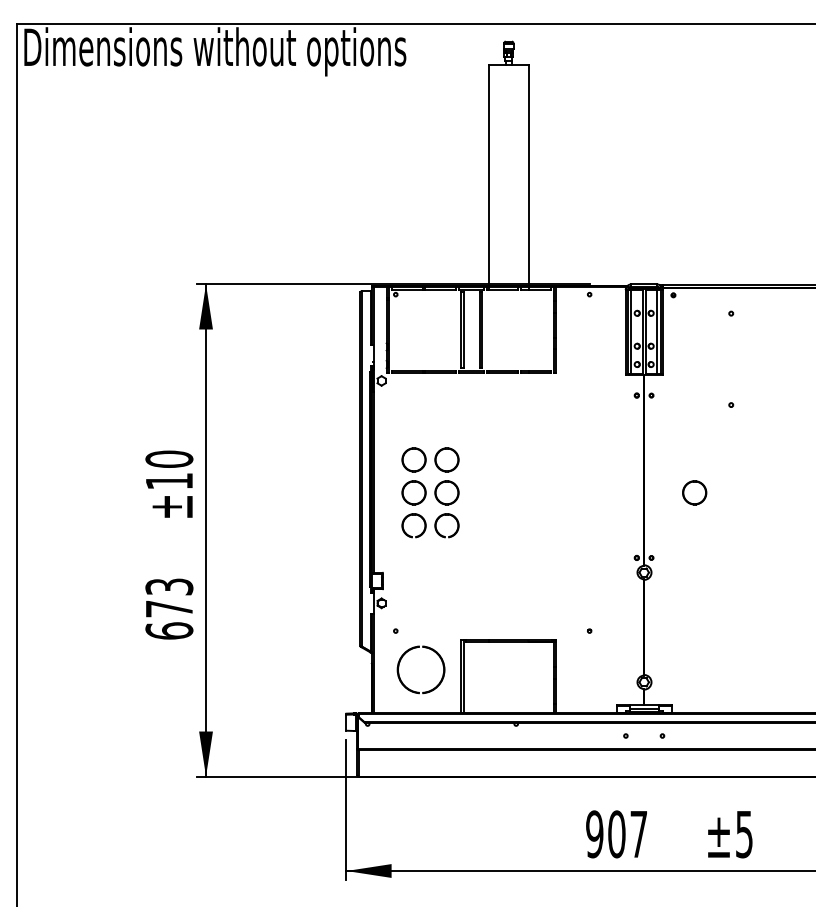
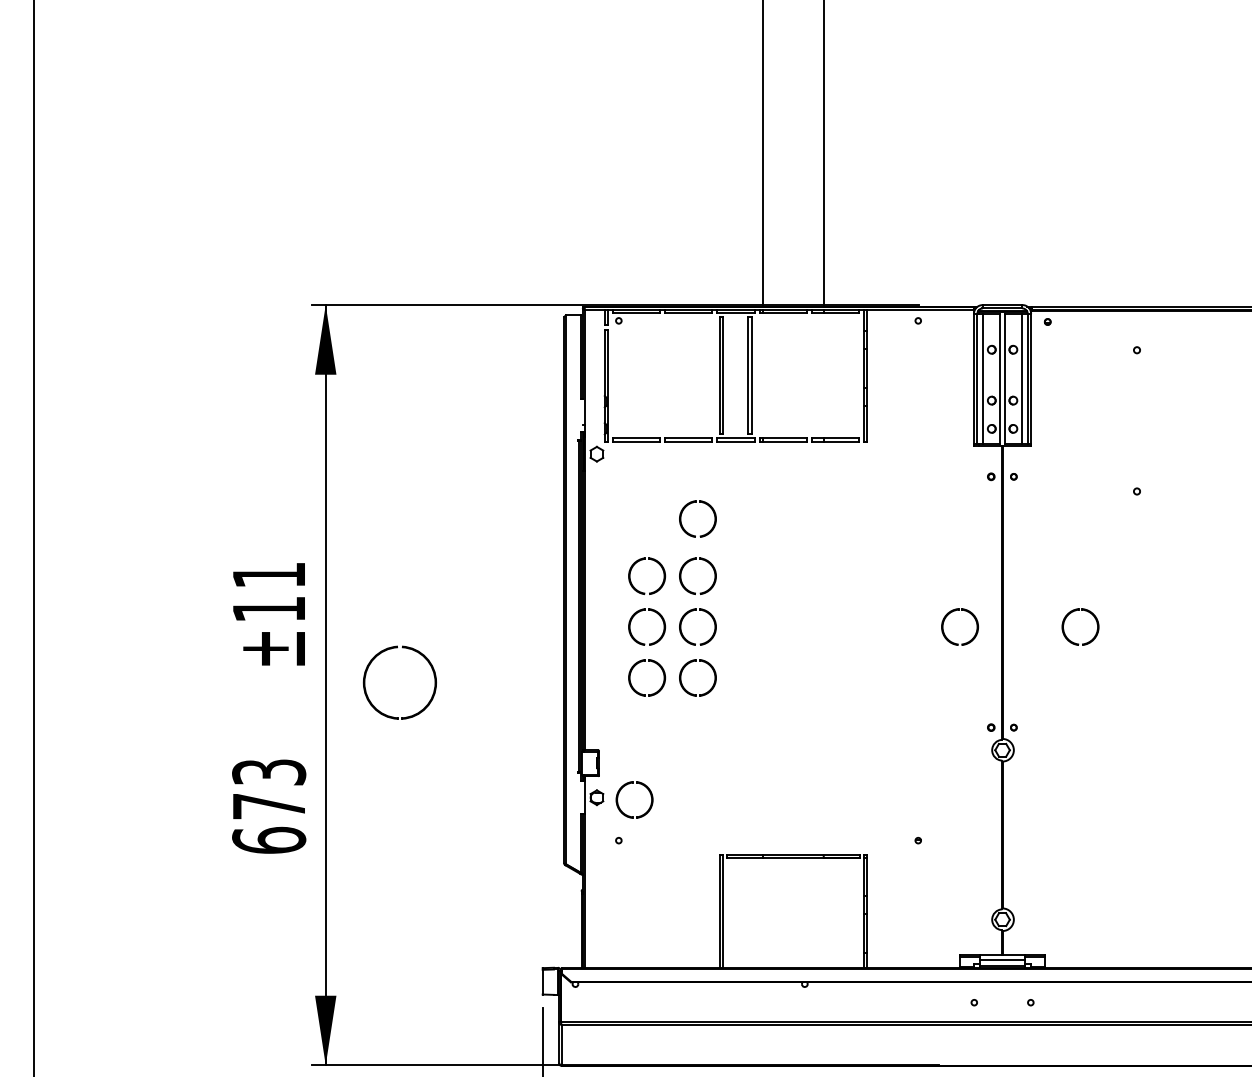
part: (446, 422) -> (697, 518), added
text: (169, 458) -> (269, 573), ±10 -> ±11
part: (616, 492) -> (959, 626), added
part: (396, 601) -> (619, 794), added
part: (401, 660) -> (369, 668), moved

